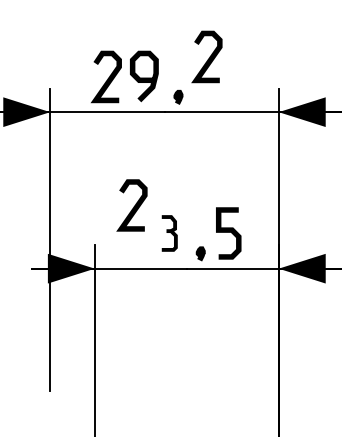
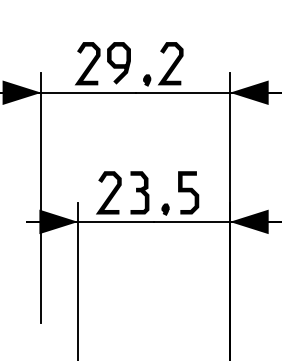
curve: (208, 58) -> (171, 64), moved
curve: (133, 206) -> (110, 193), moved
part: (169, 233) -> (139, 192), size x1.43

